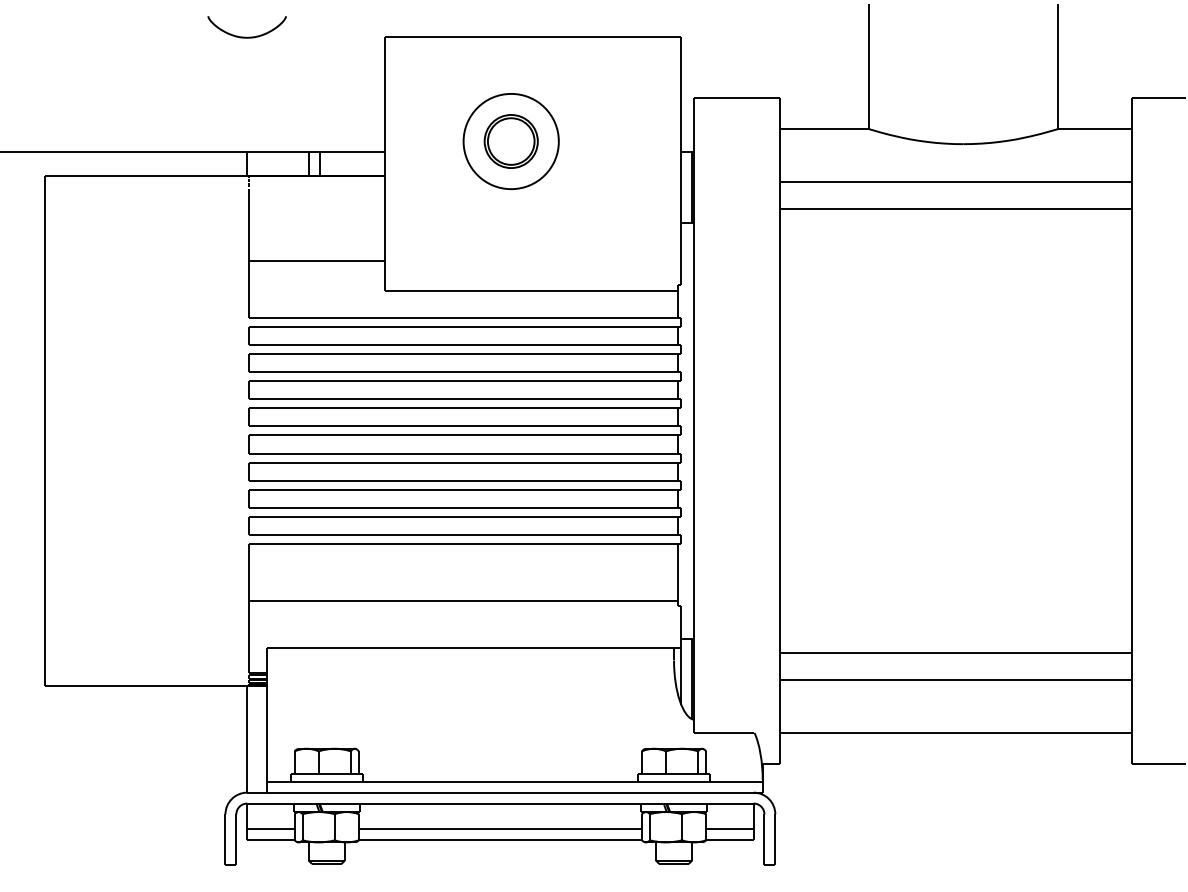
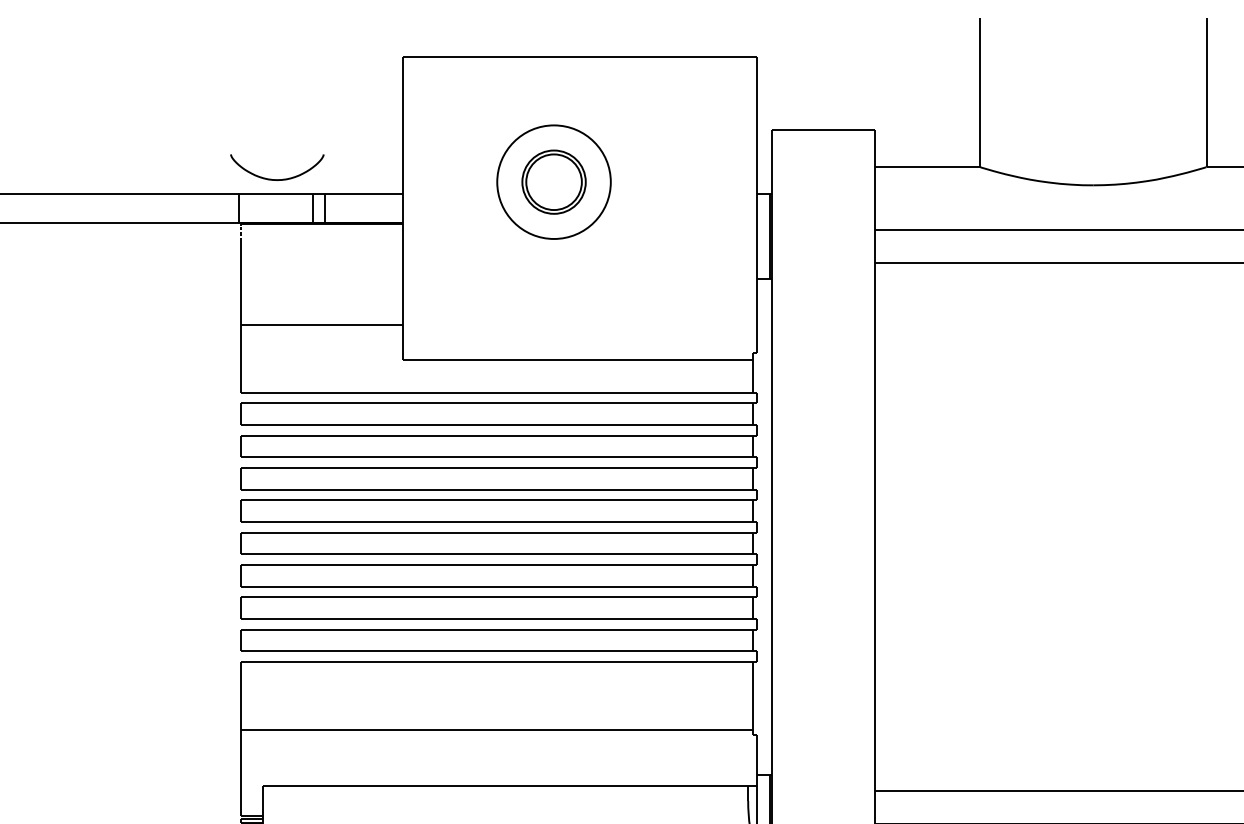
part: (246, 36) -> (276, 178), moved

